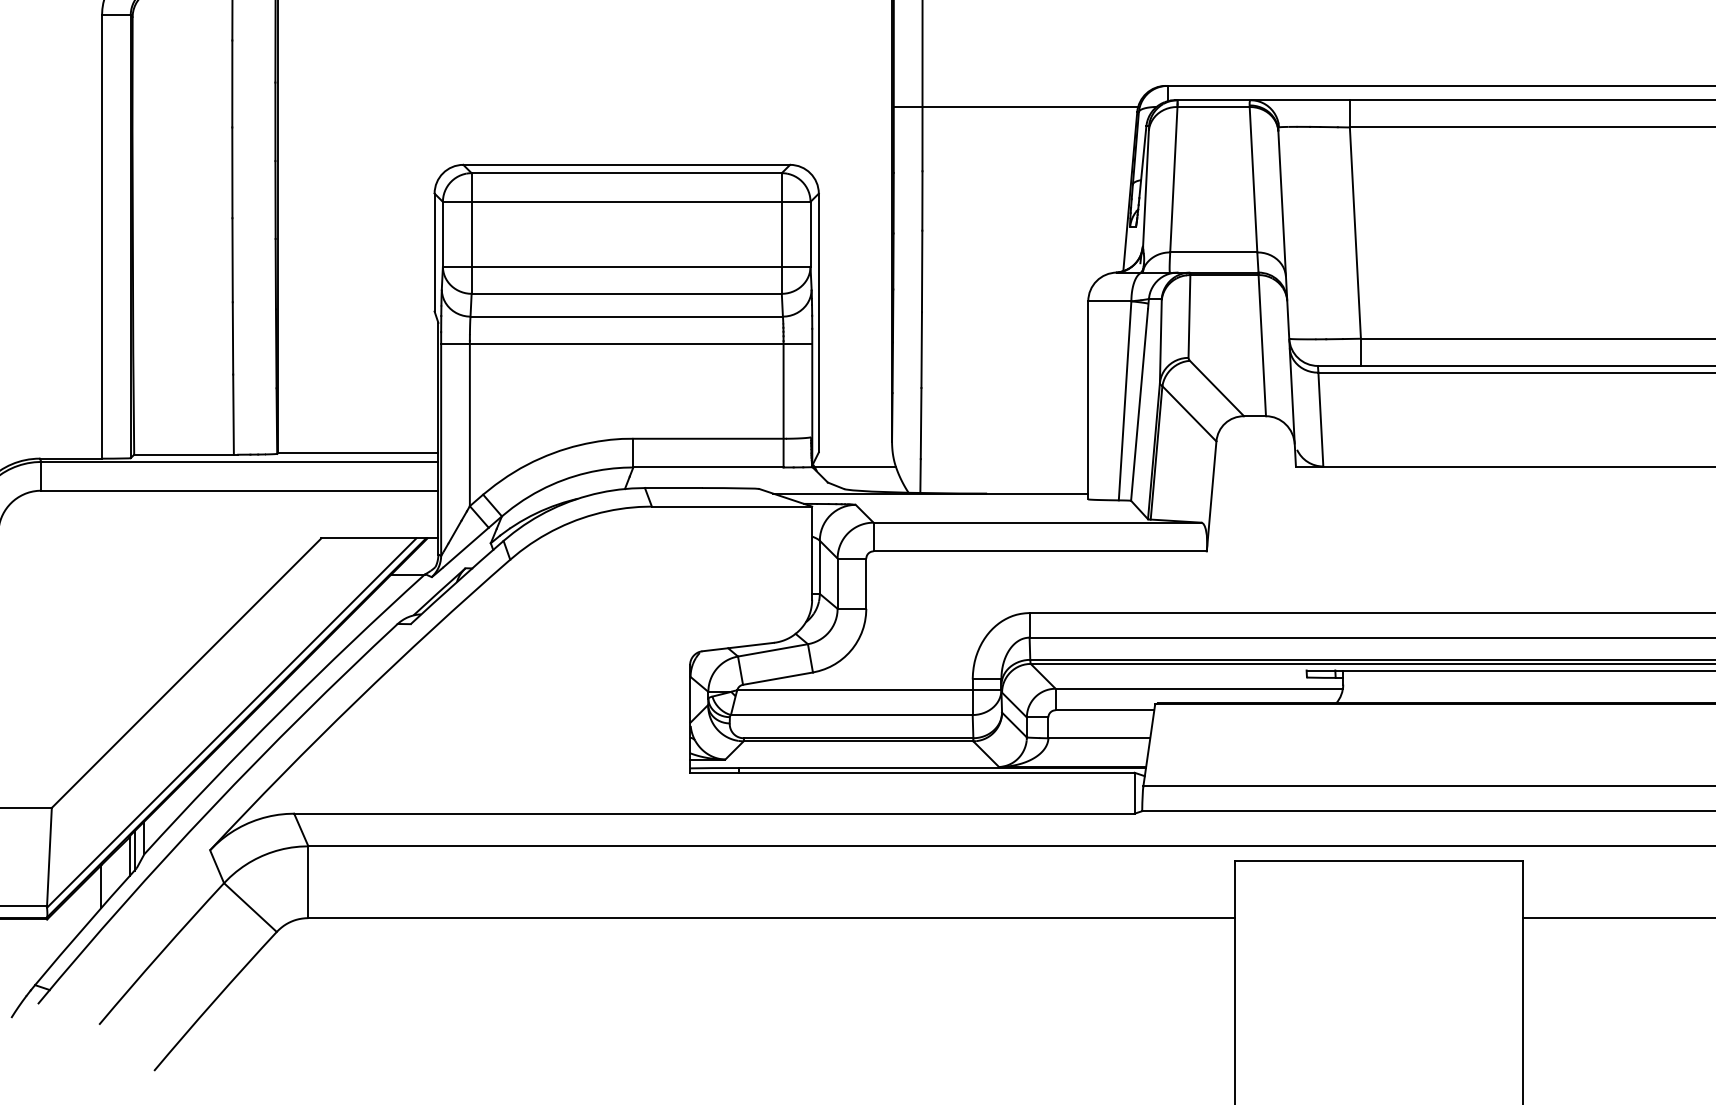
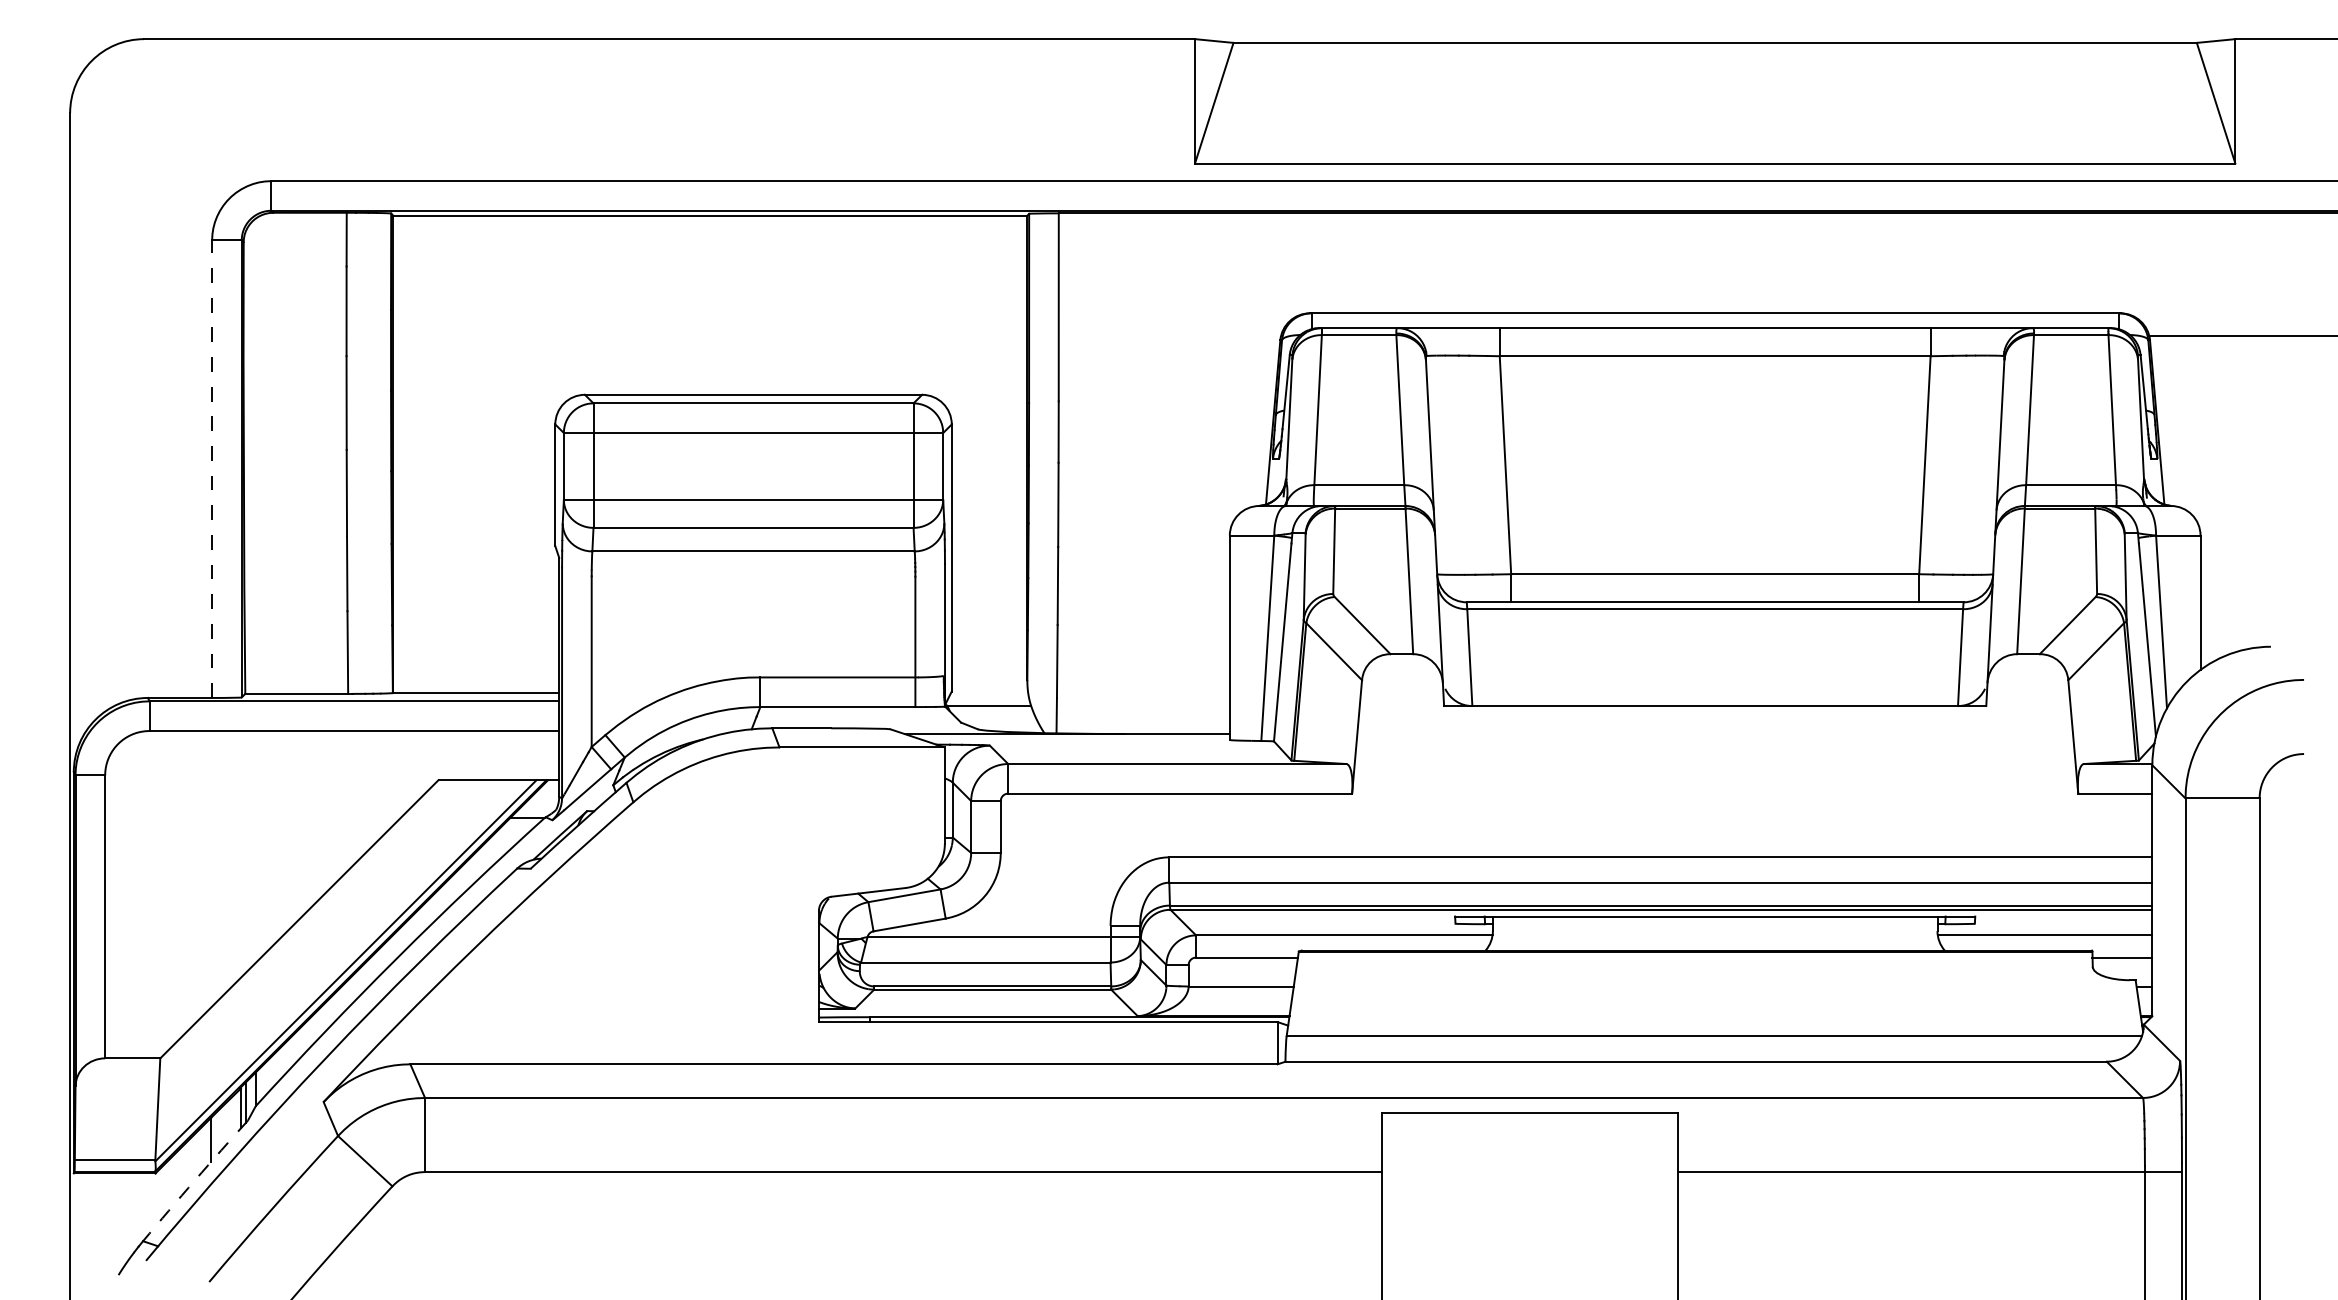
line: (1016, 107) -> (1155, 335), removed
line: (102, 237) -> (212, 469), solid -> dashed
line: (626, 343) -> (753, 579), removed
arc: (84, 926) -> (194, 1180), solid -> dashed

